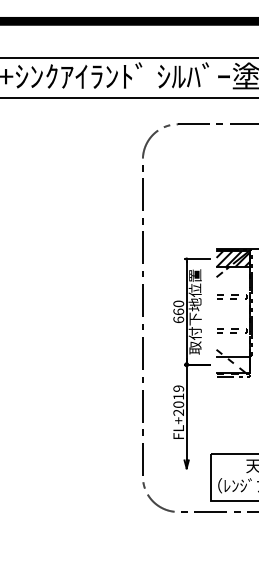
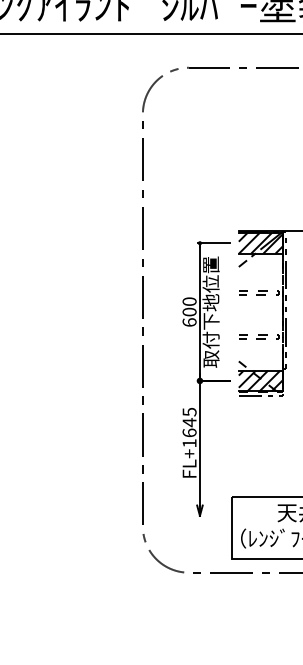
text: (178, 311) -> (189, 311), 660 -> 600
hatch: (233, 364) -> (260, 380), added
text: (178, 400) -> (189, 427), FL+2019 -> FL+1645

